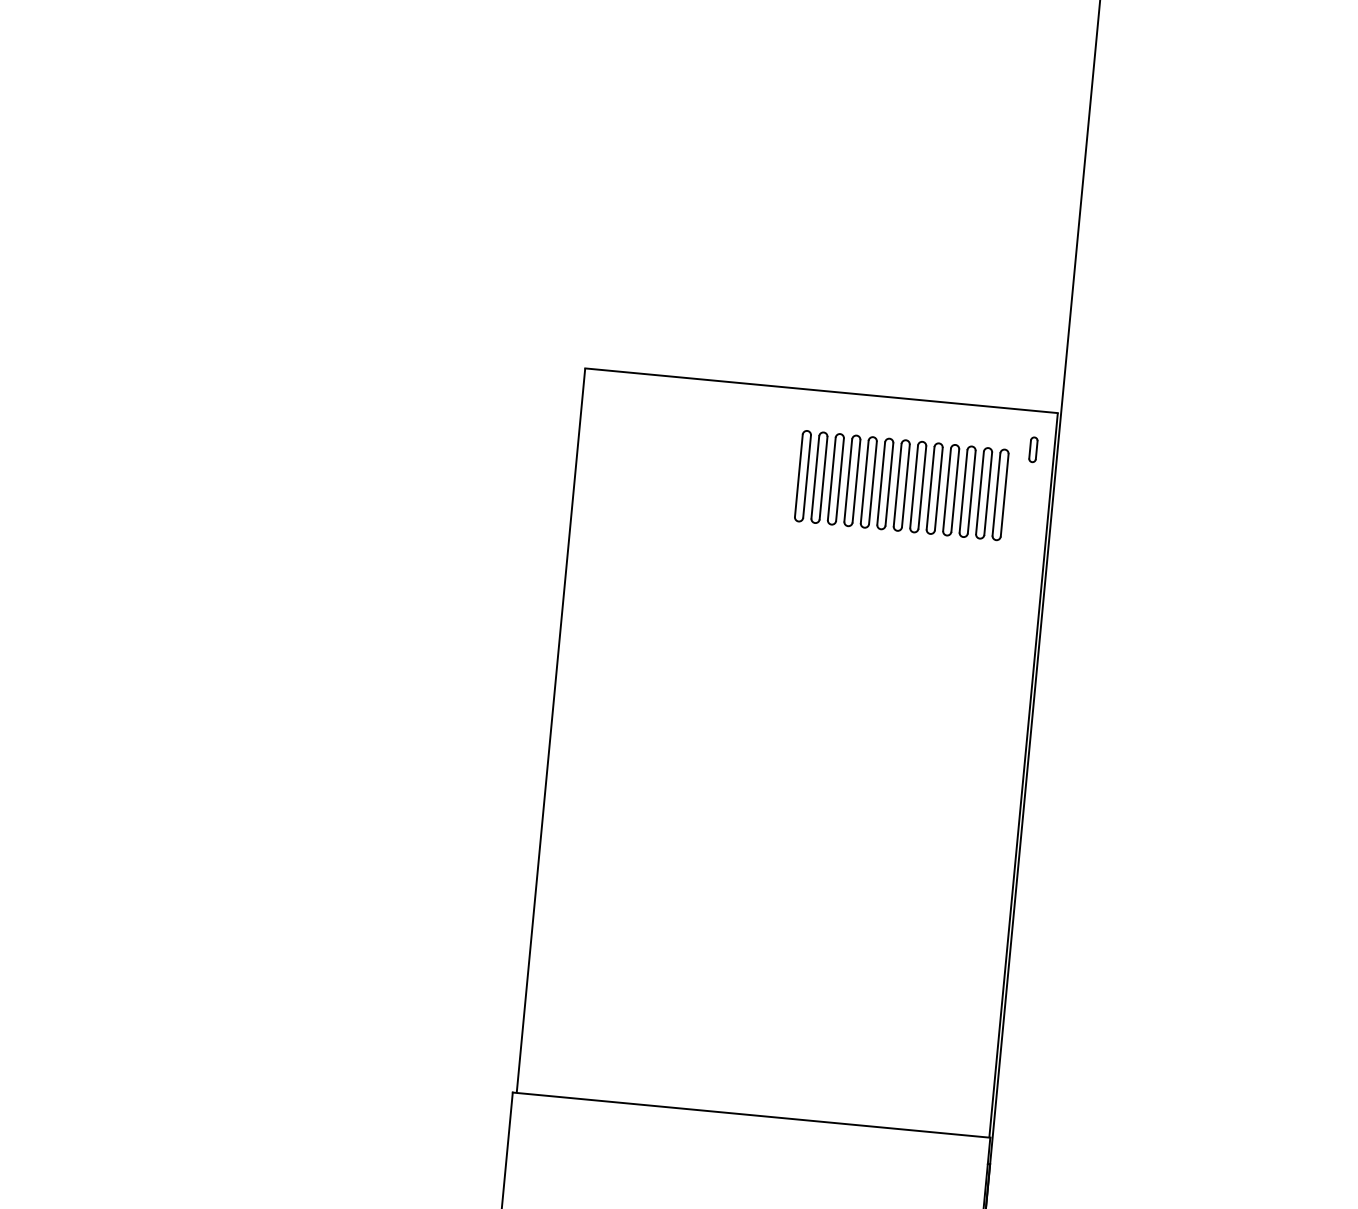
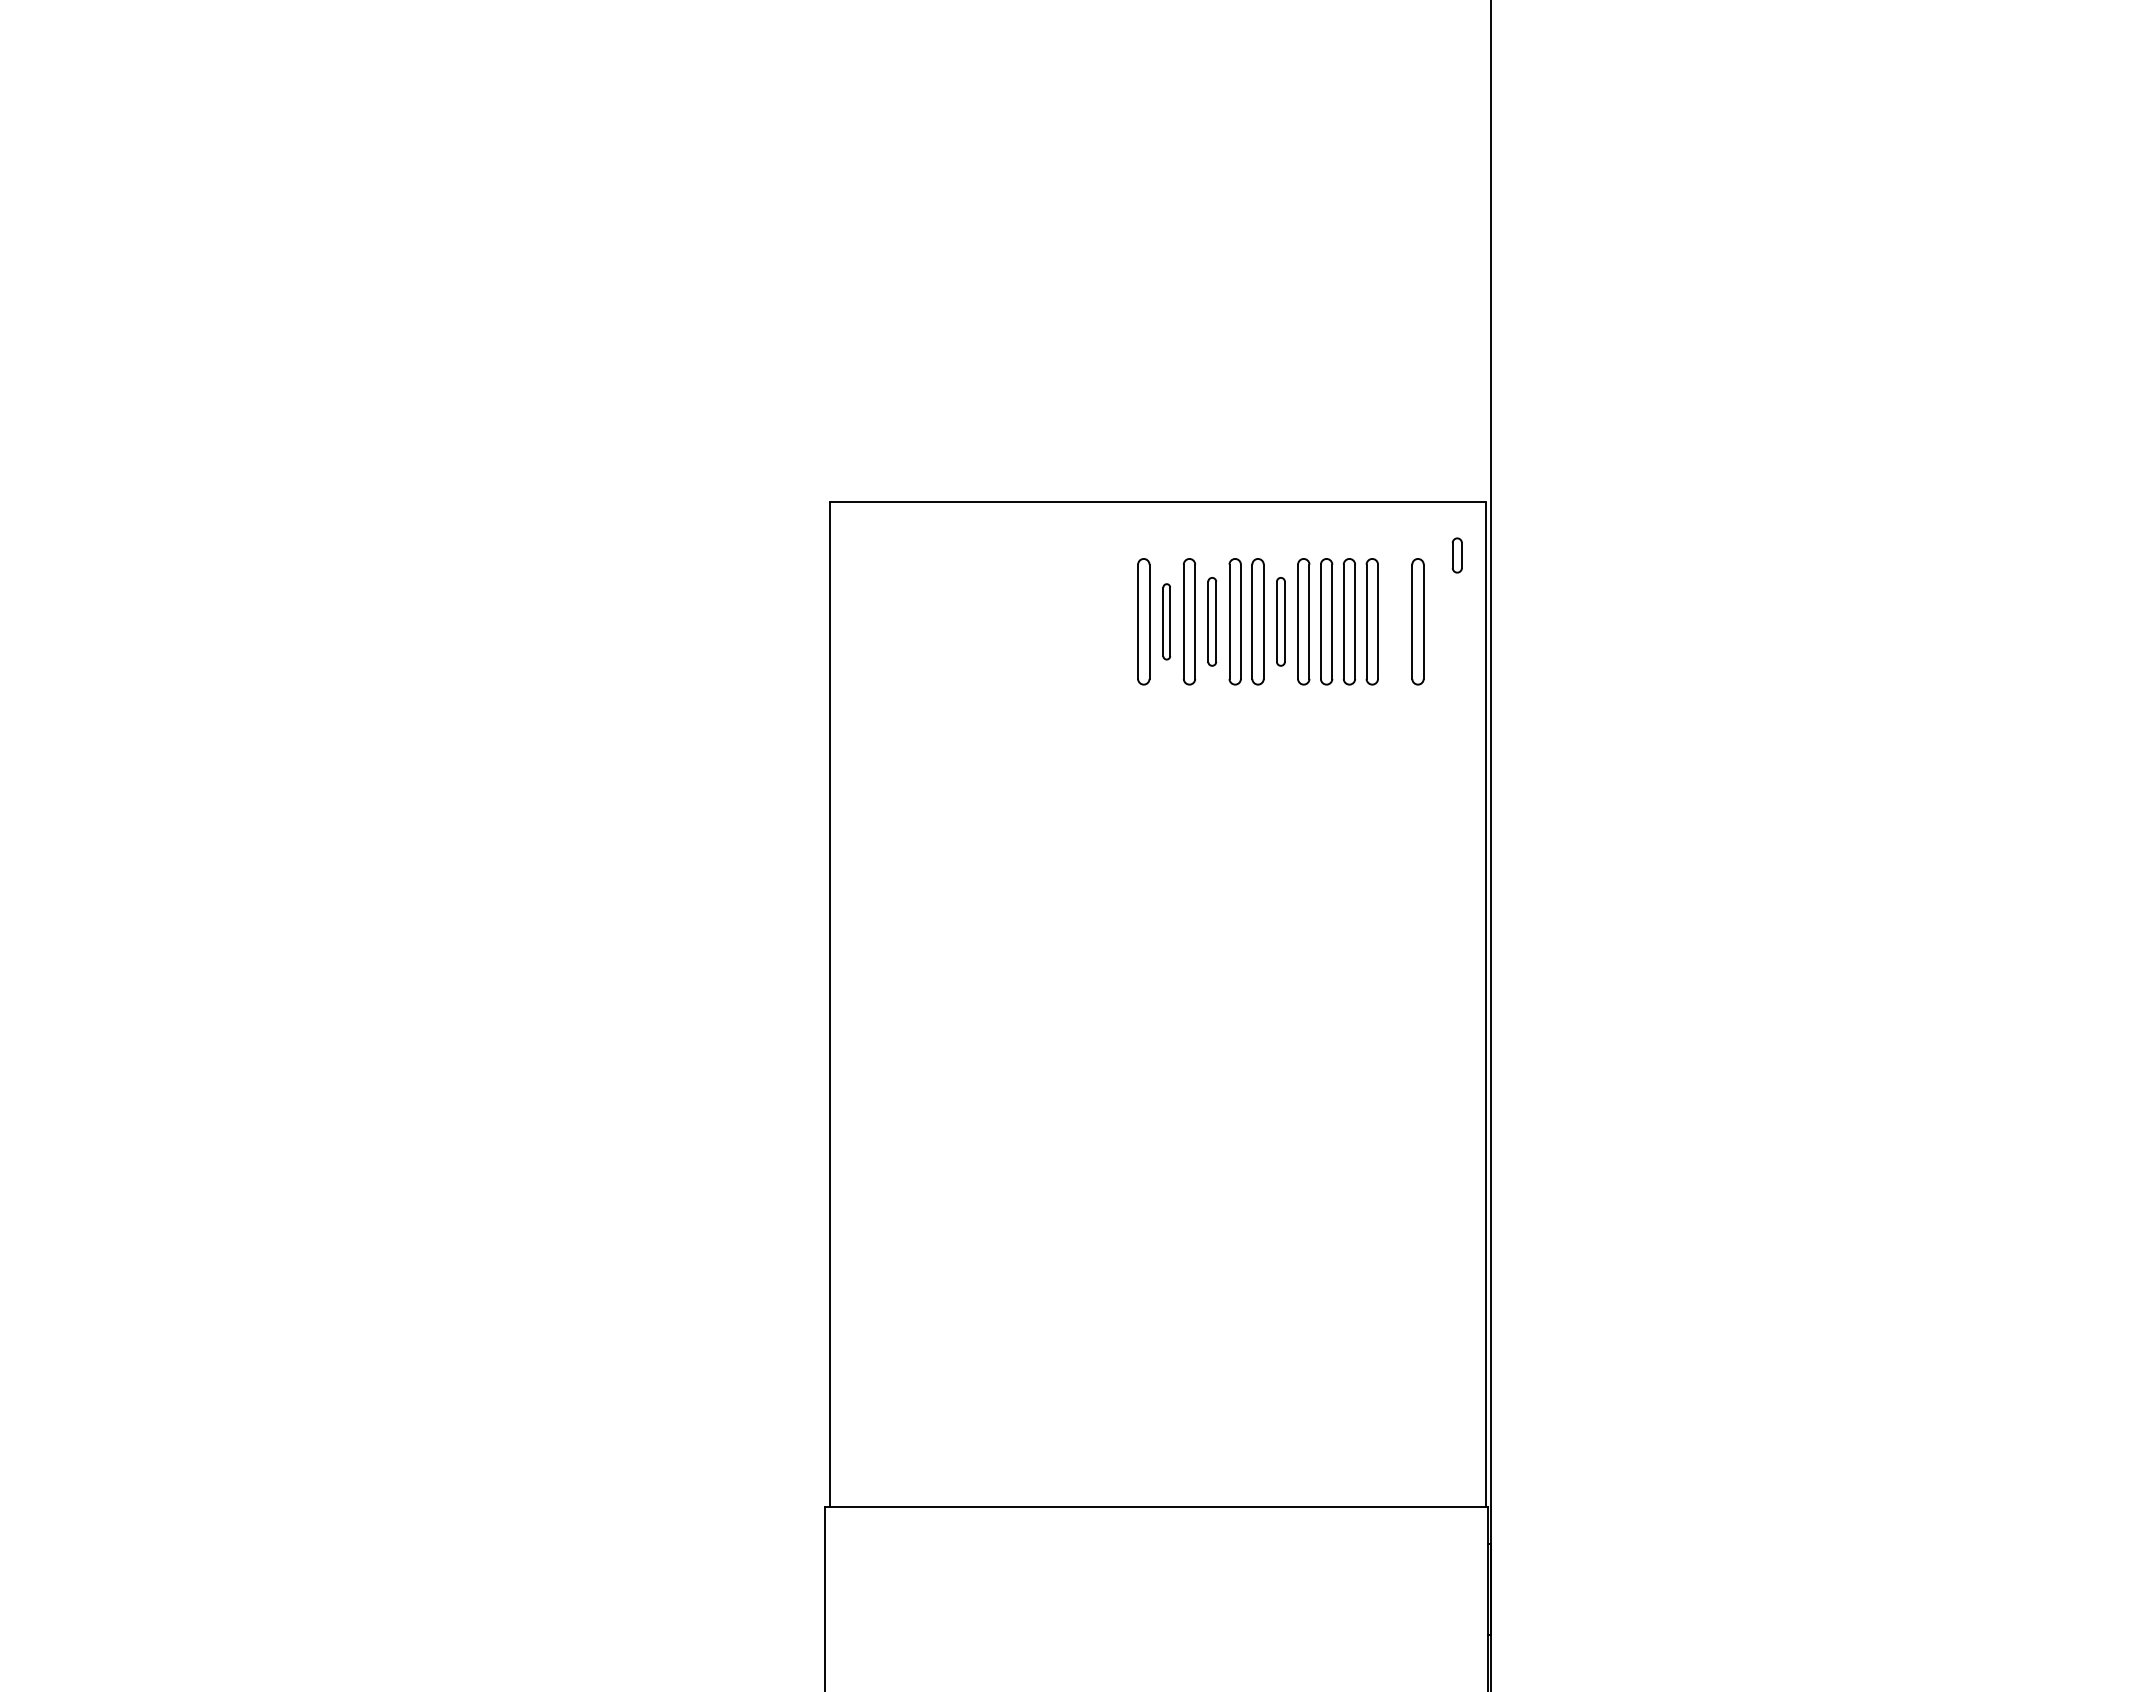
part: (819, 477) -> (1166, 621), size x0.6
part: (851, 480) -> (1211, 621), size x0.7
part: (901, 485) -> (1280, 621), size x0.7
part: (983, 493) -> (1394, 621), removed

